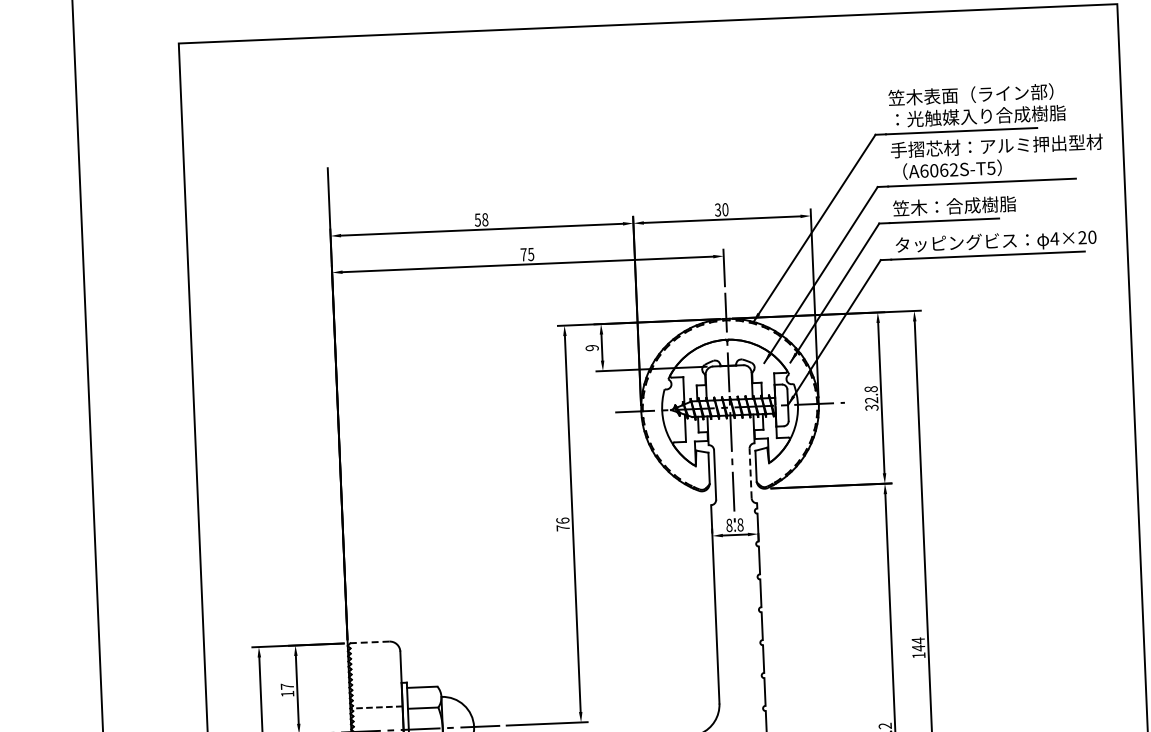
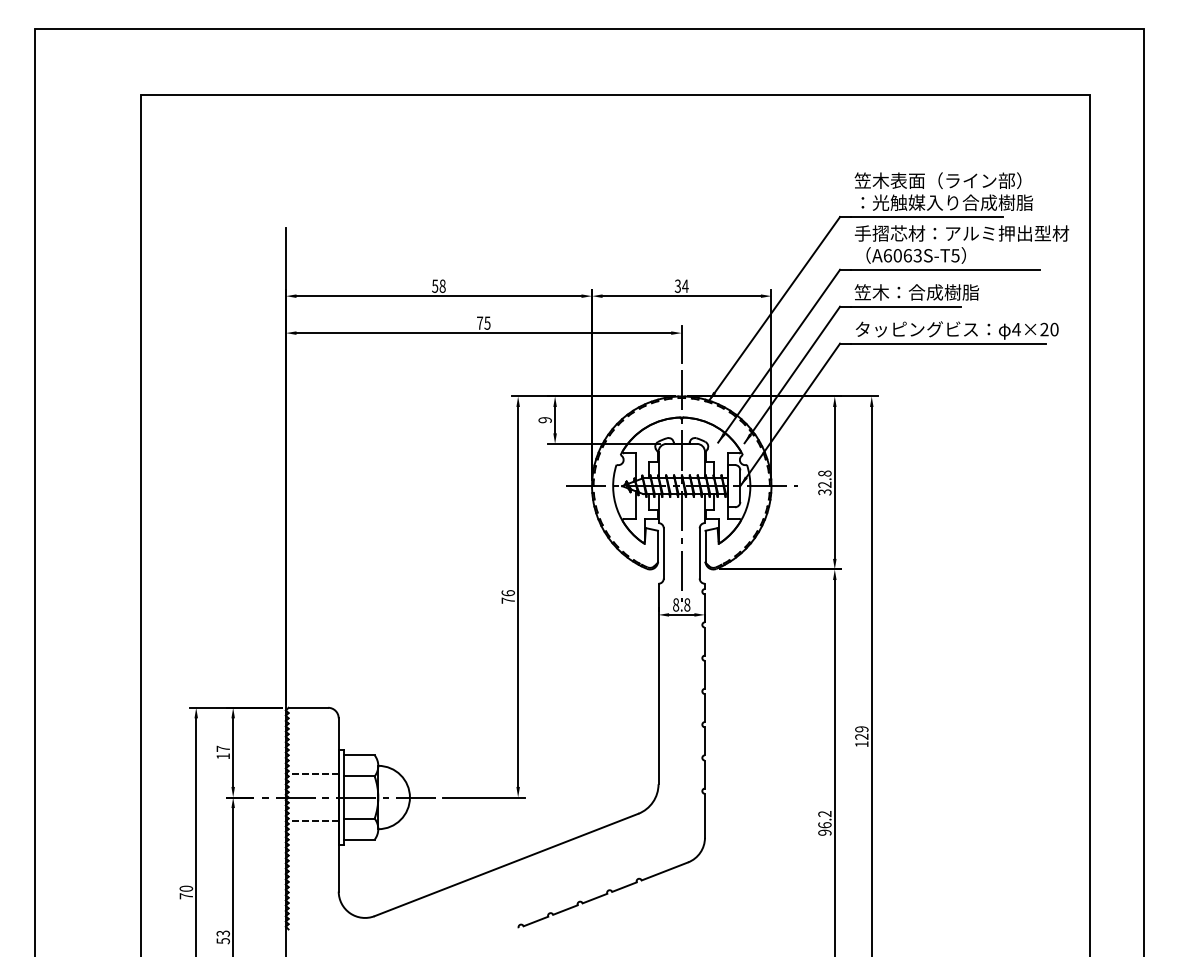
text: (953, 169) -> (917, 255), A6062S-T5 -> A6063S-T5
text: (725, 208) -> (685, 285), 30 -> 34
line: (750, 472) -> (699, 552), dashed -> solid
line: (369, 642) -> (308, 707), dashed -> solid
text: (918, 644) -> (861, 733), 144 -> 129

